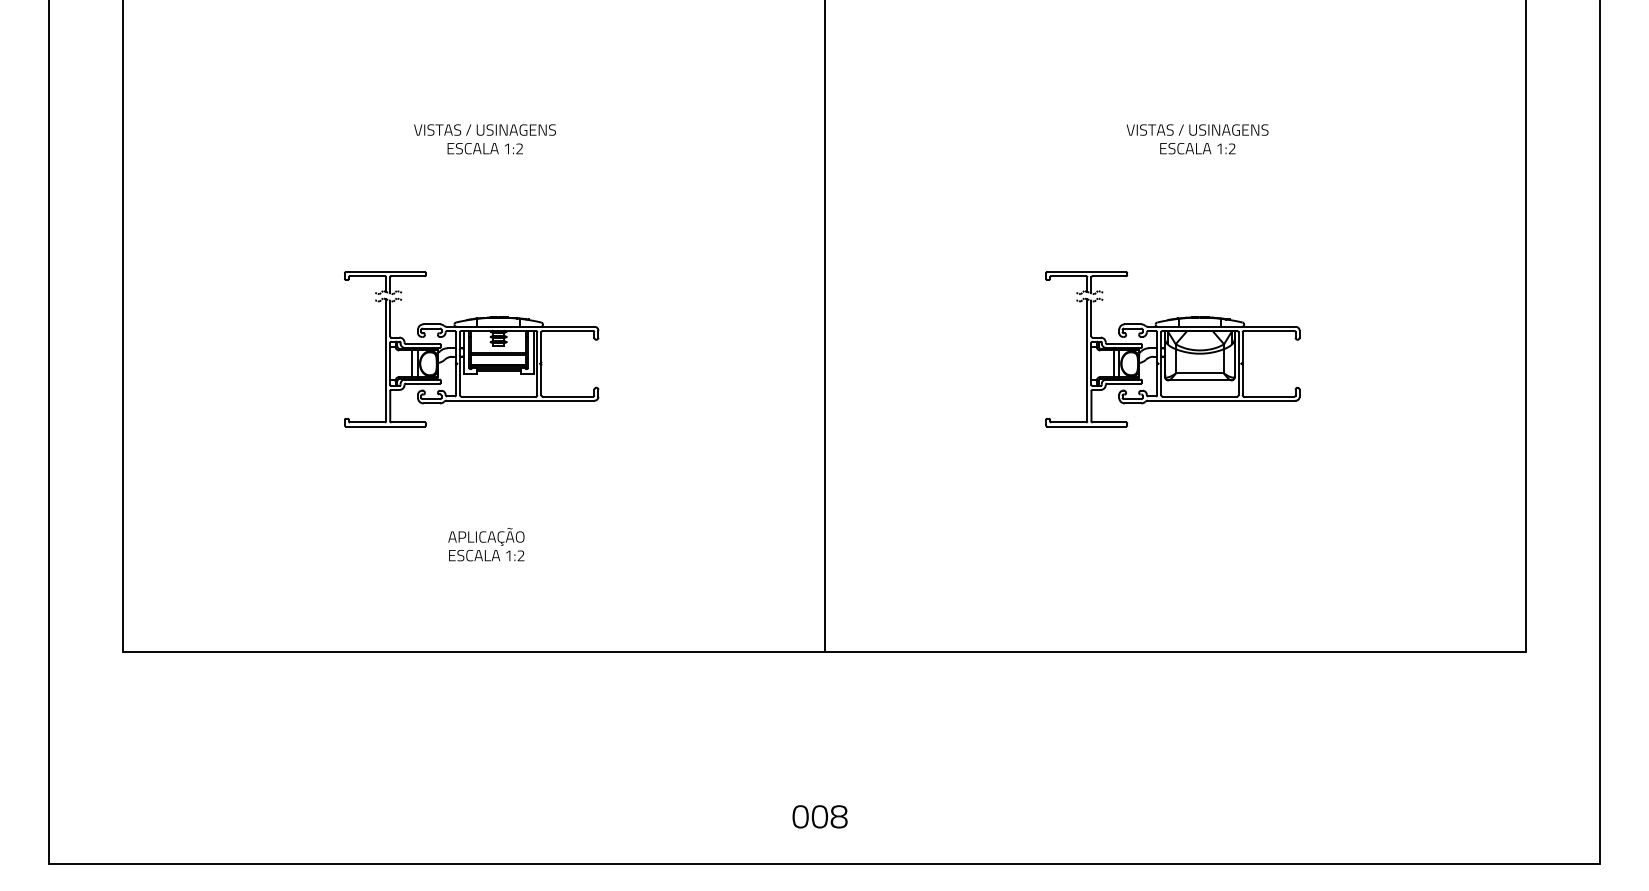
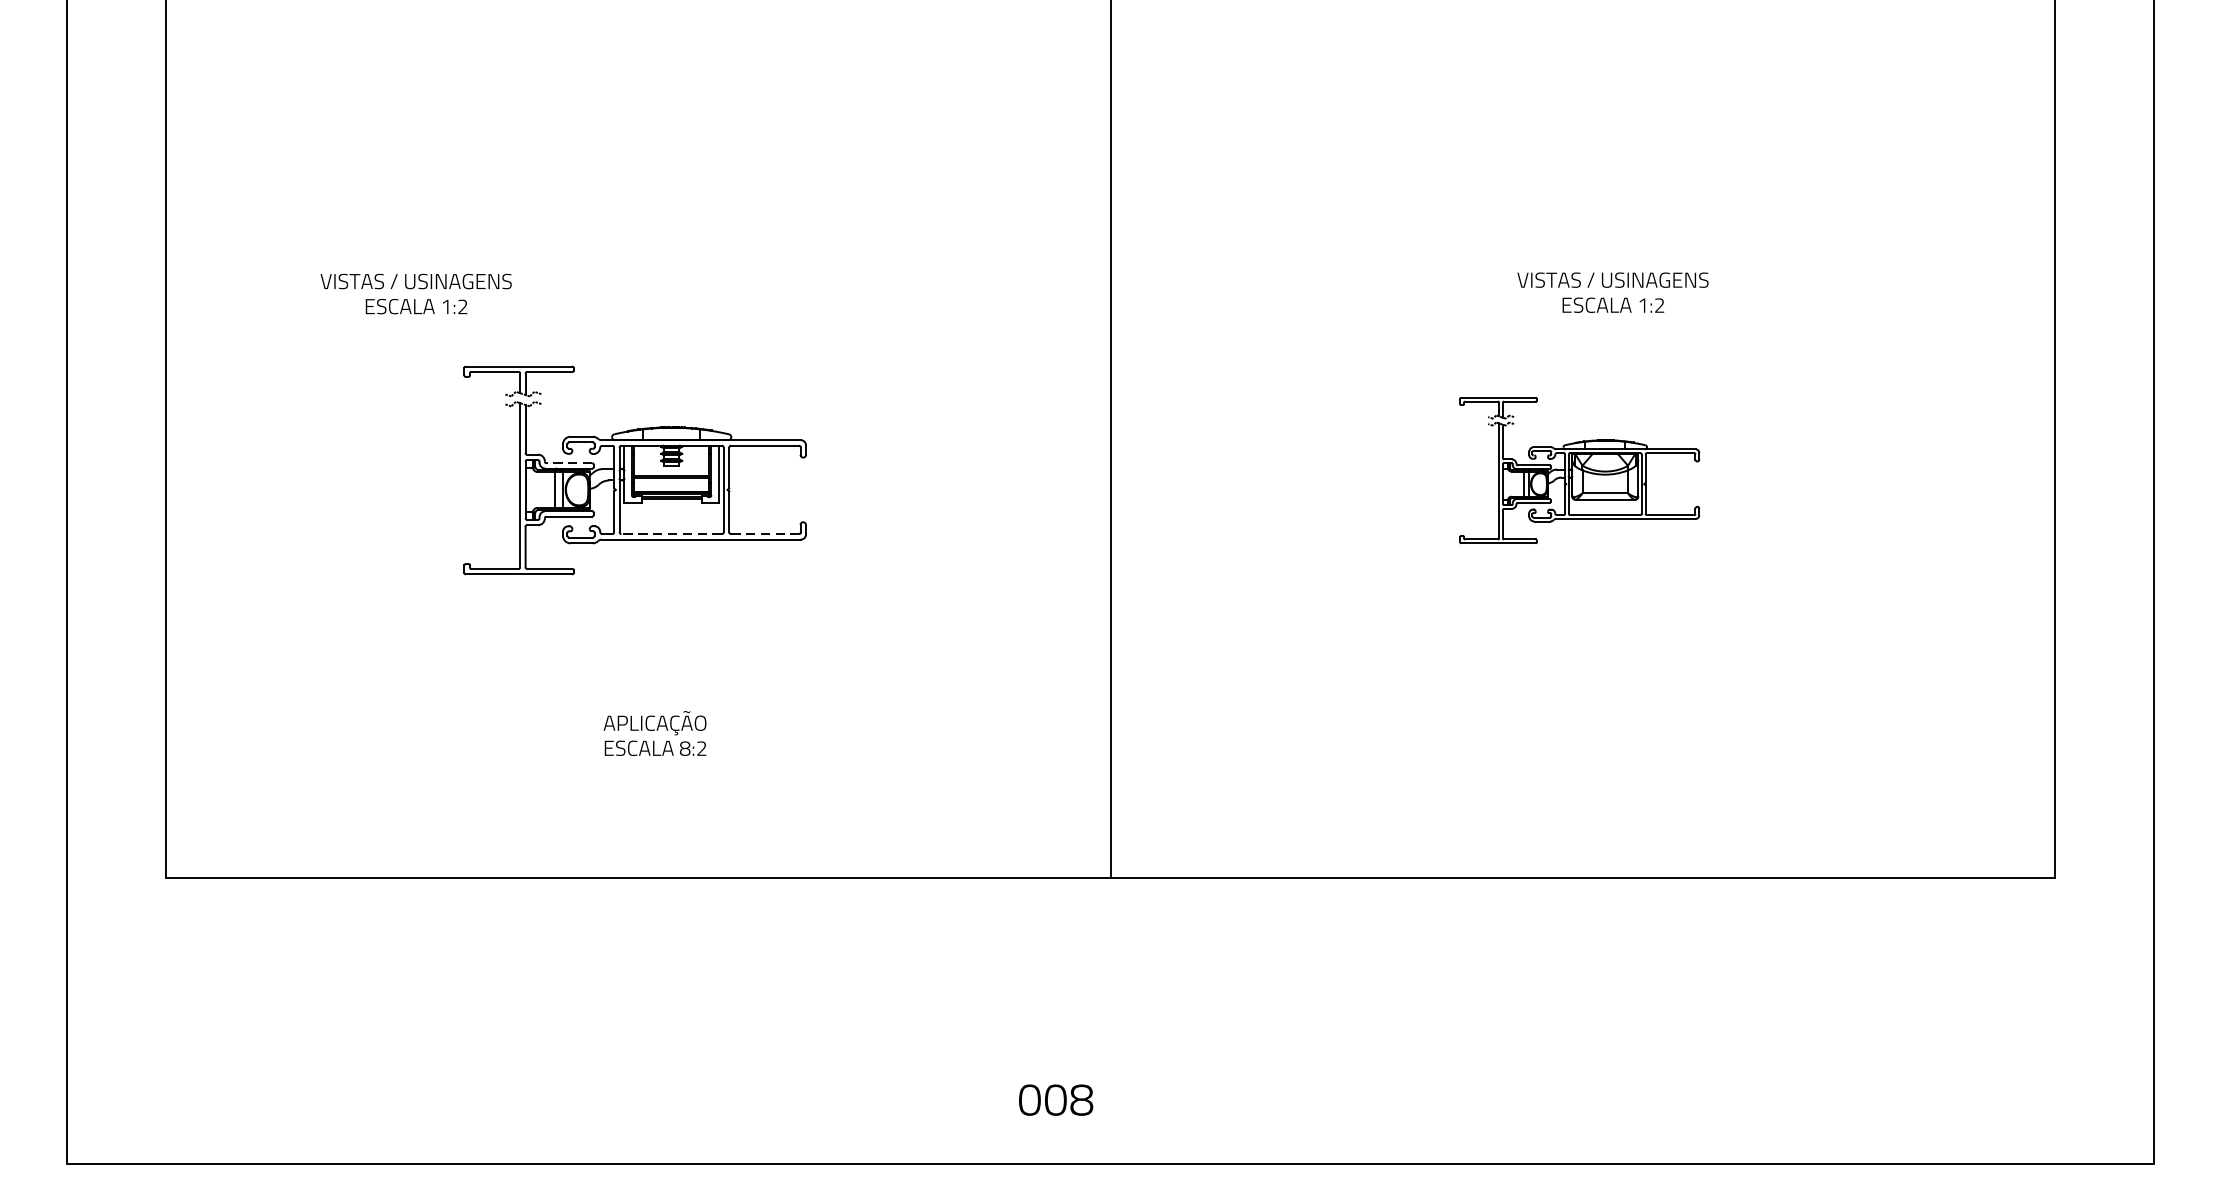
text: (484, 139) -> (415, 294), moved
text: (1197, 139) -> (1612, 292), moved
line: (422, 343) -> (569, 462), solid -> dashed
part: (1172, 349) -> (1579, 470), size x0.7
line: (498, 396) -> (671, 534), solid -> dashed
line: (568, 396) -> (765, 534), solid -> dashed
text: (508, 555) -> (684, 748), 1:2 -> 8:2
text: (819, 816) -> (1055, 1099), moved

